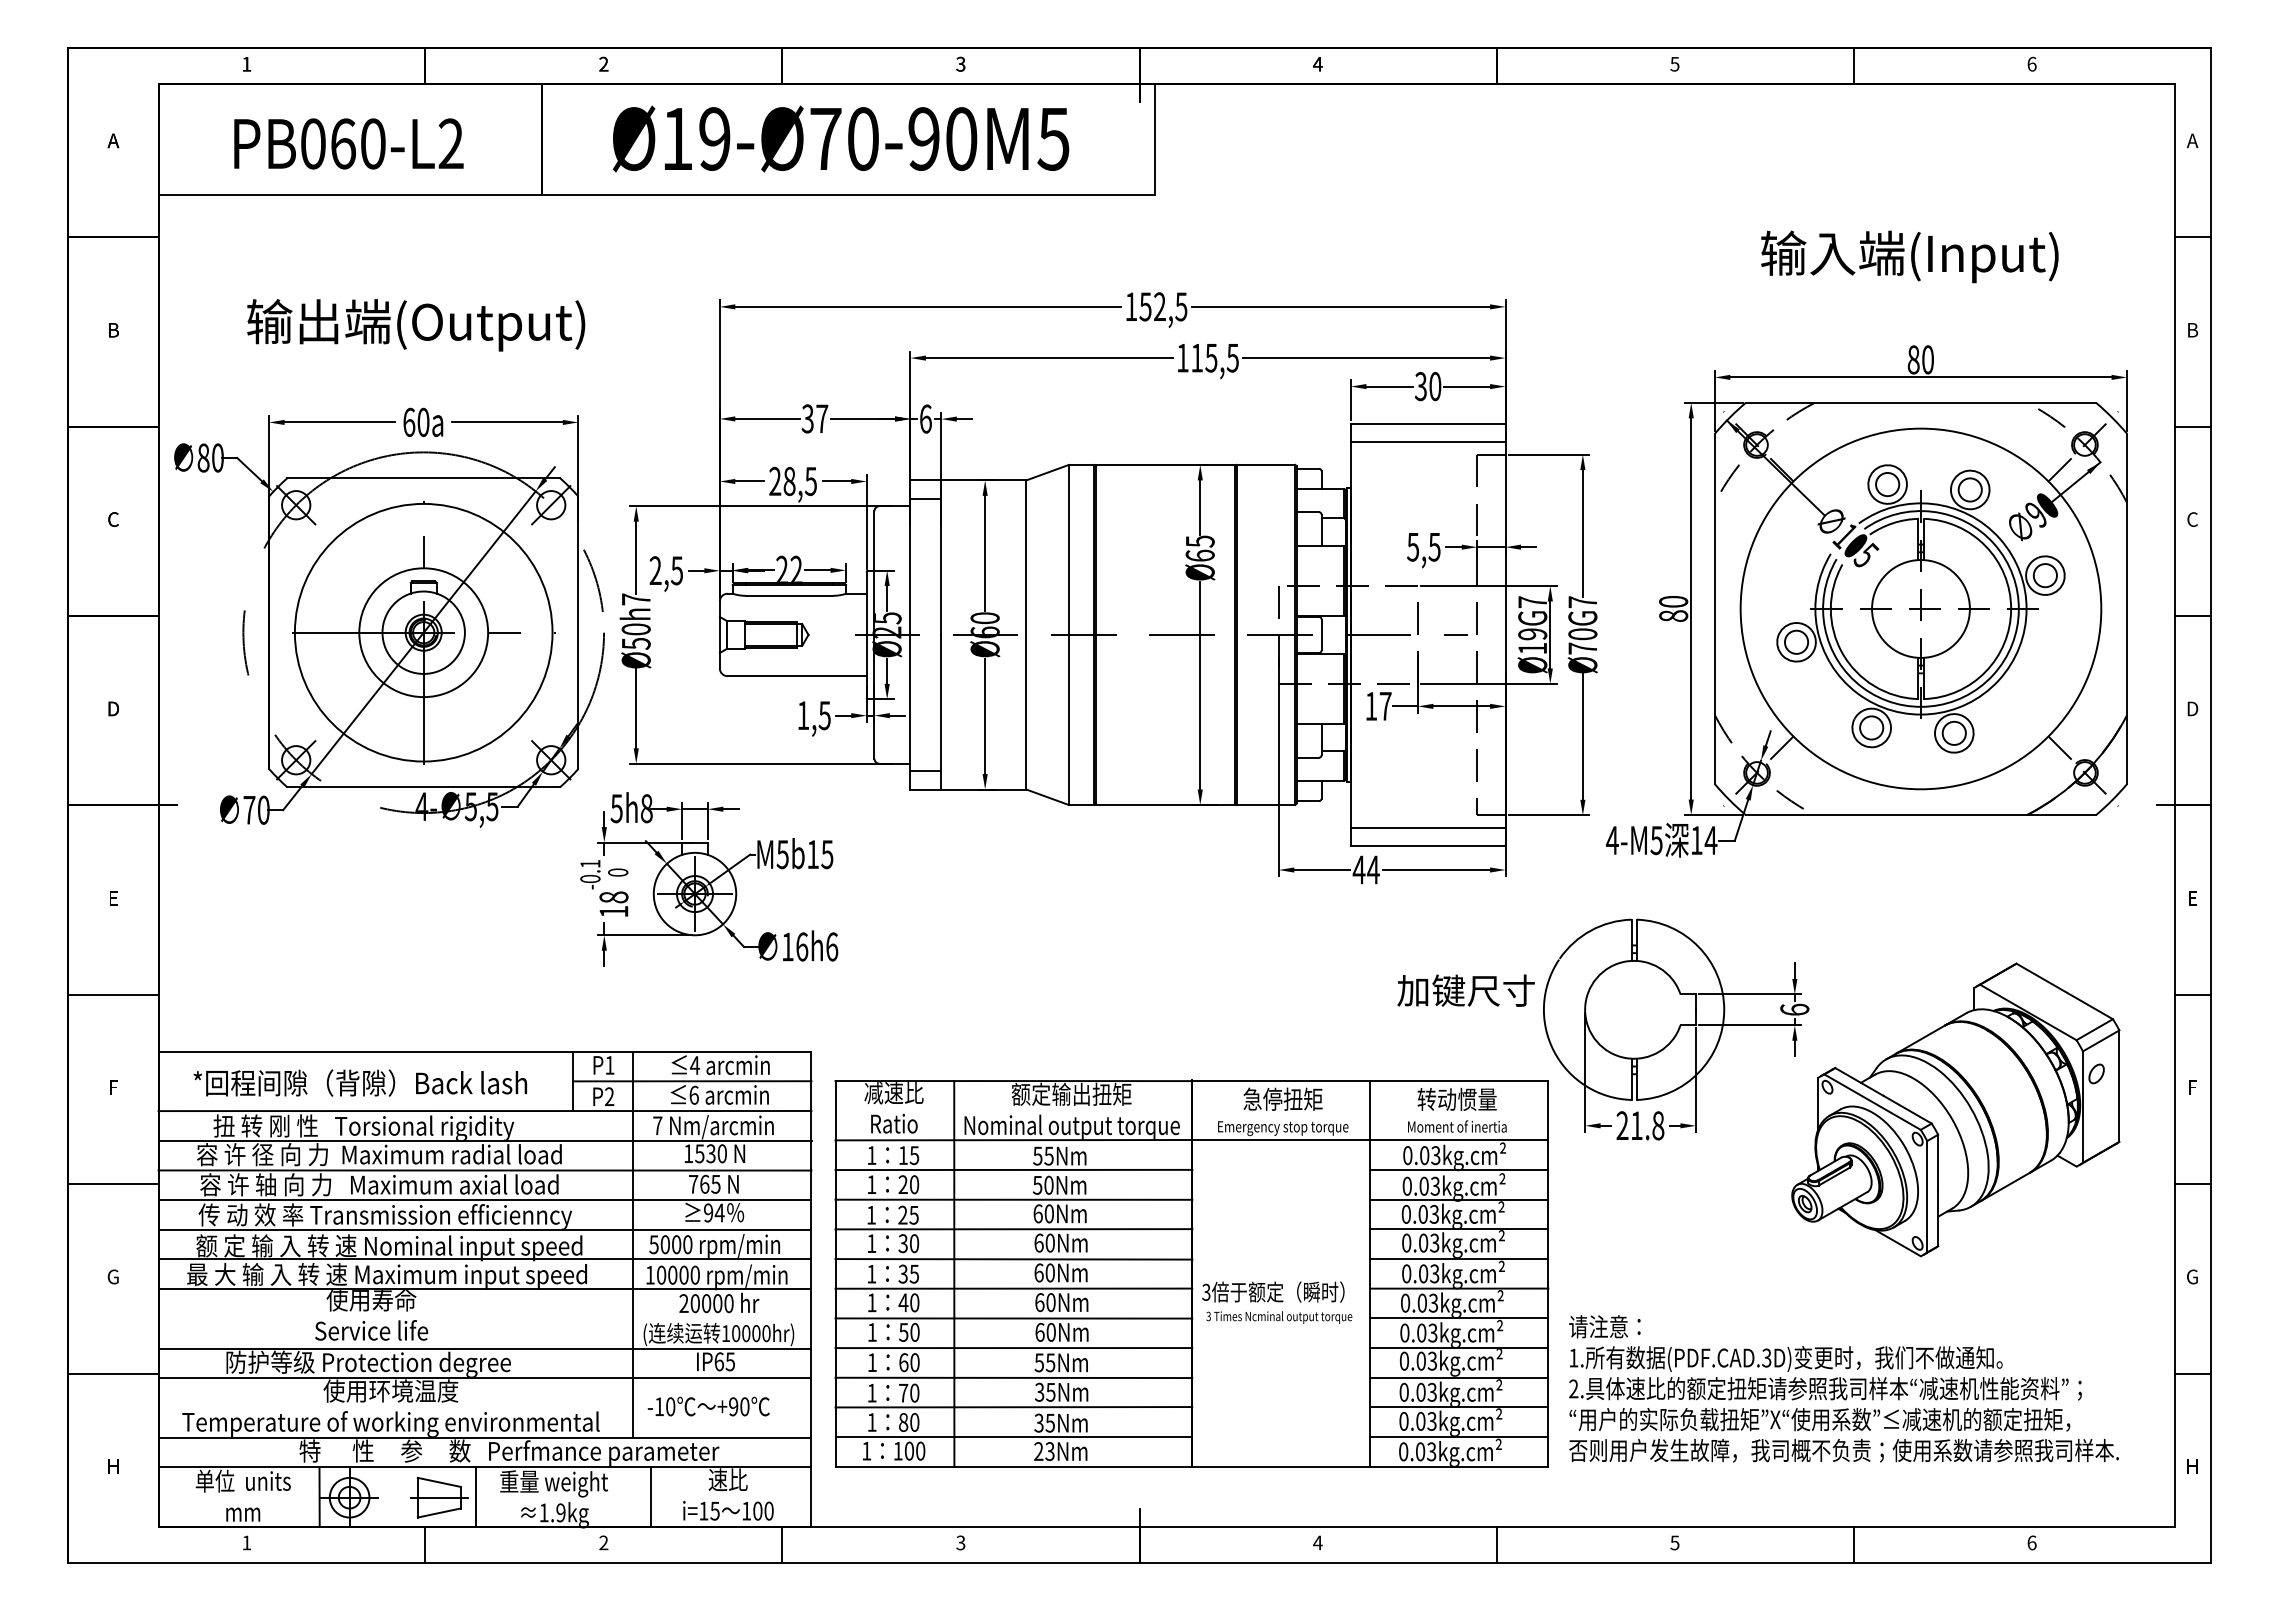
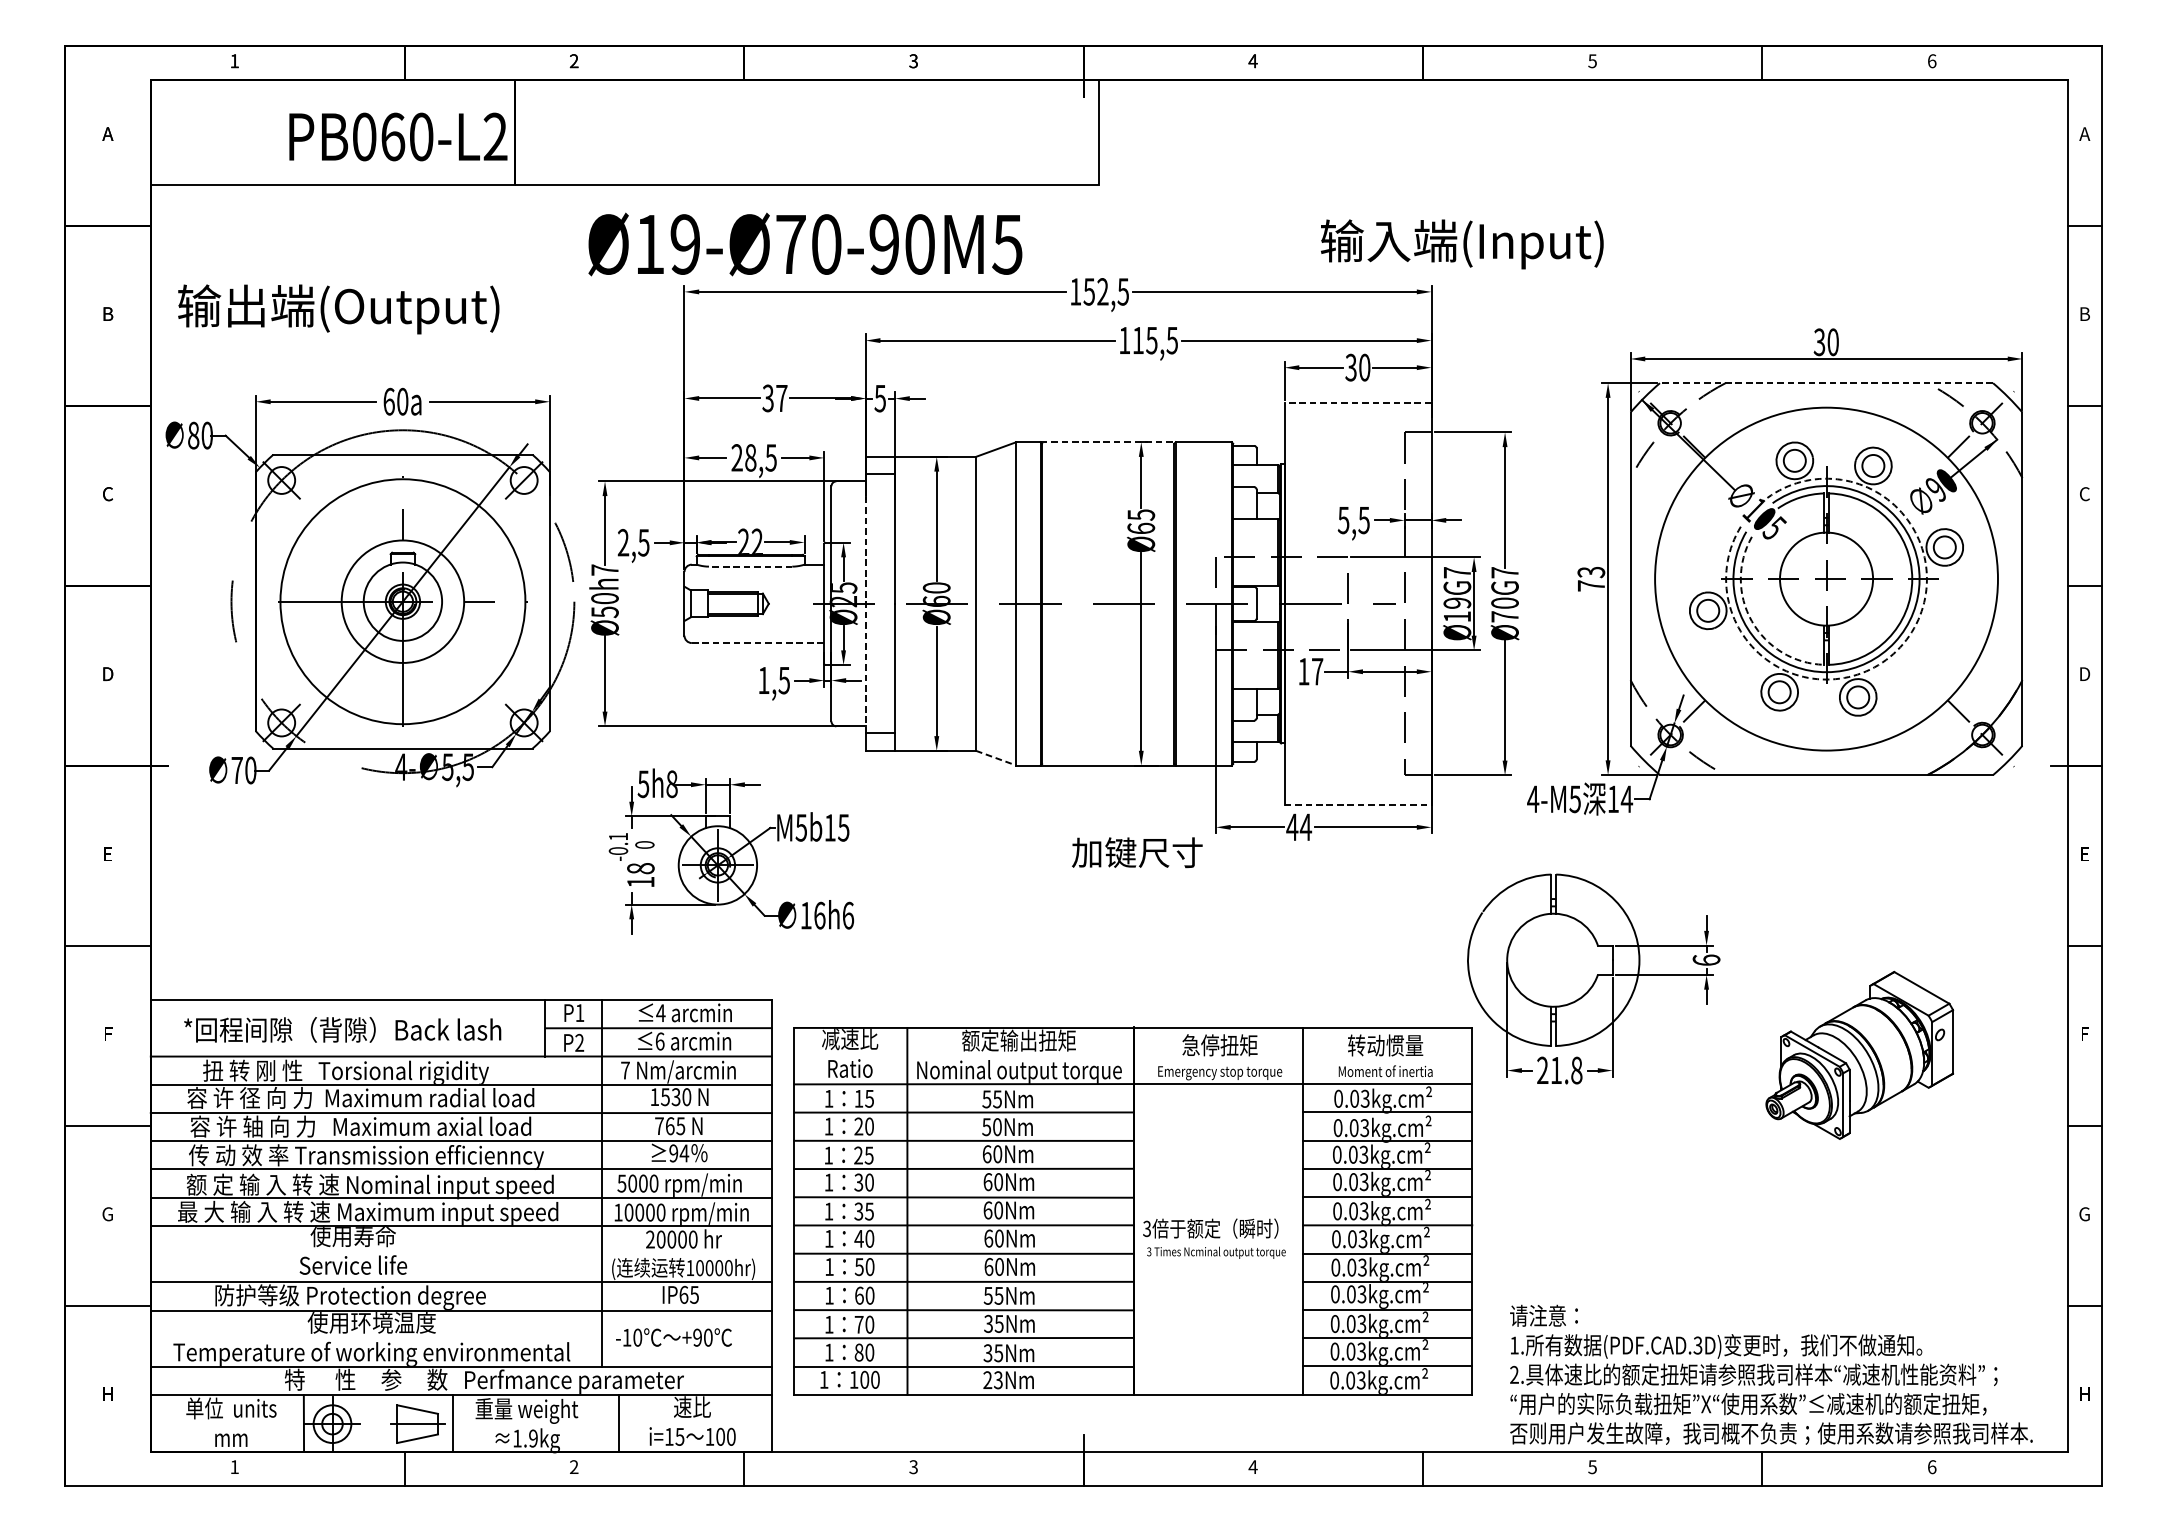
text: (840, 138) -> (804, 244), moved
text: (348, 143) -> (397, 136), moved
text: (1909, 256) -> (1461, 244), moved
text: (416, 325) -> (339, 309), moved
text: (1913, 359) -> (1819, 341), 80 -> 30
line: (1920, 402) -> (1826, 382), solid -> dashed
text: (925, 418) -> (880, 398), 6 -> 5
line: (1427, 423) -> (1357, 402), solid -> dashed
line: (1427, 441) -> (1357, 419), removed
line: (1166, 464) -> (1109, 441), solid -> dashed
line: (789, 595) -> (750, 566), solid -> dashed
text: (1673, 608) -> (1591, 578), 80 -> 73
line: (910, 634) -> (865, 603), solid -> dashed
arc: (1842, 653) -> (1751, 621), solid -> dashed
line: (797, 676) -> (758, 643), solid -> dashed
arc: (1998, 680) -> (1900, 647), solid -> dashed
line: (1047, 797) -> (996, 758), solid -> dashed
line: (1427, 827) -> (1357, 786), removed
line: (1428, 846) -> (1358, 804), solid -> dashed
part: (709, 879) -> (731, 851), moved
text: (1465, 990) -> (1136, 852), moved
part: (1955, 1109) -> (1859, 1055), size x0.6
text: (1843, 1388) -> (1770, 1374), moved

